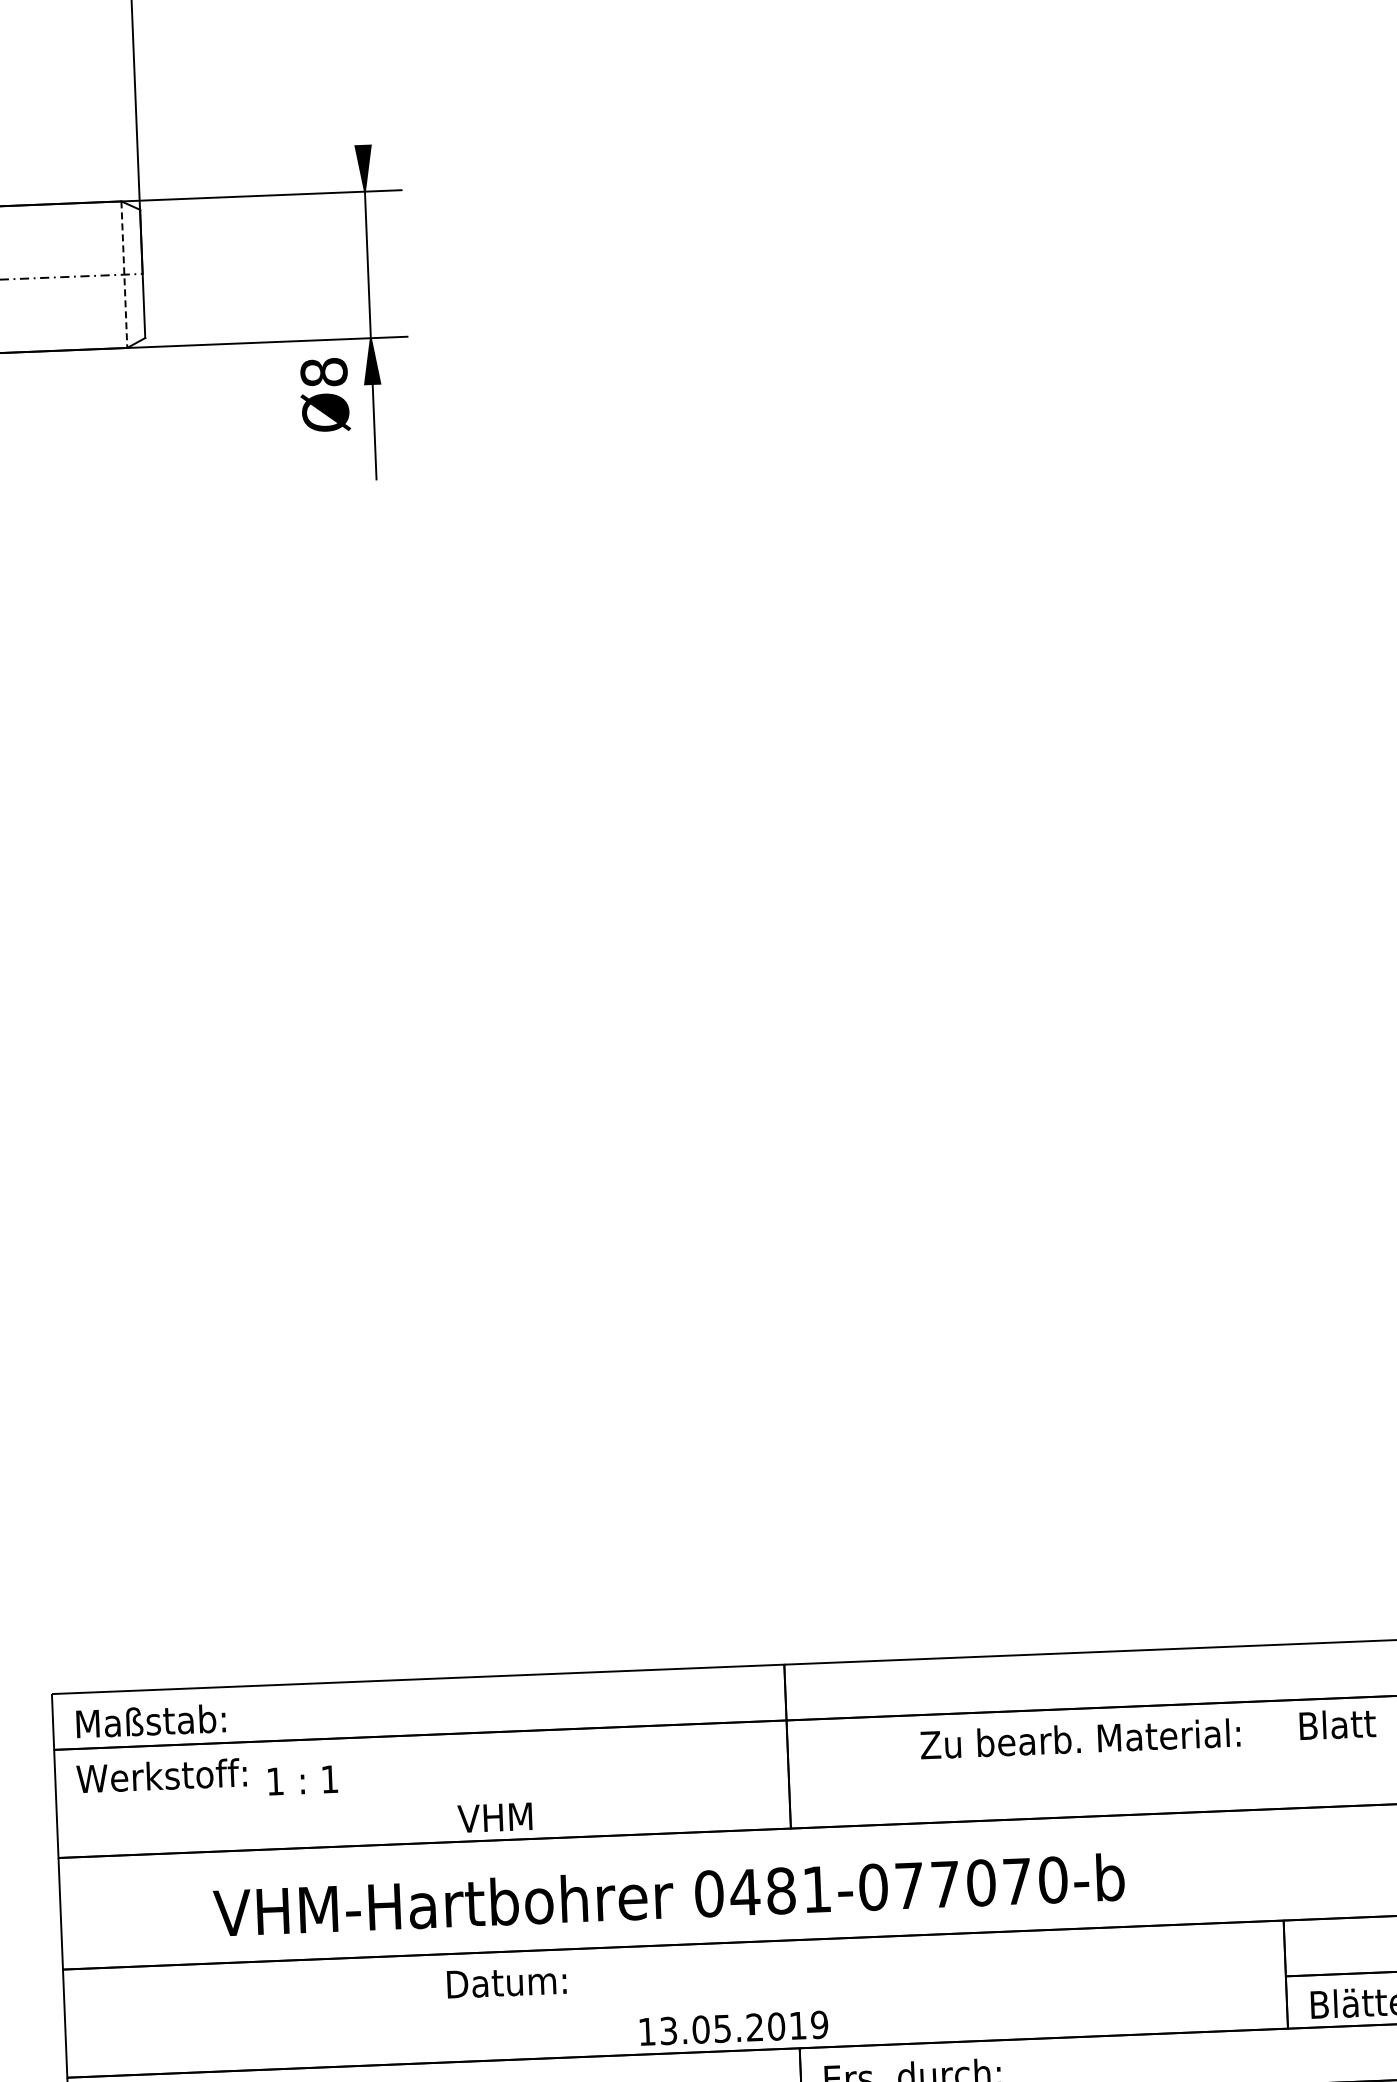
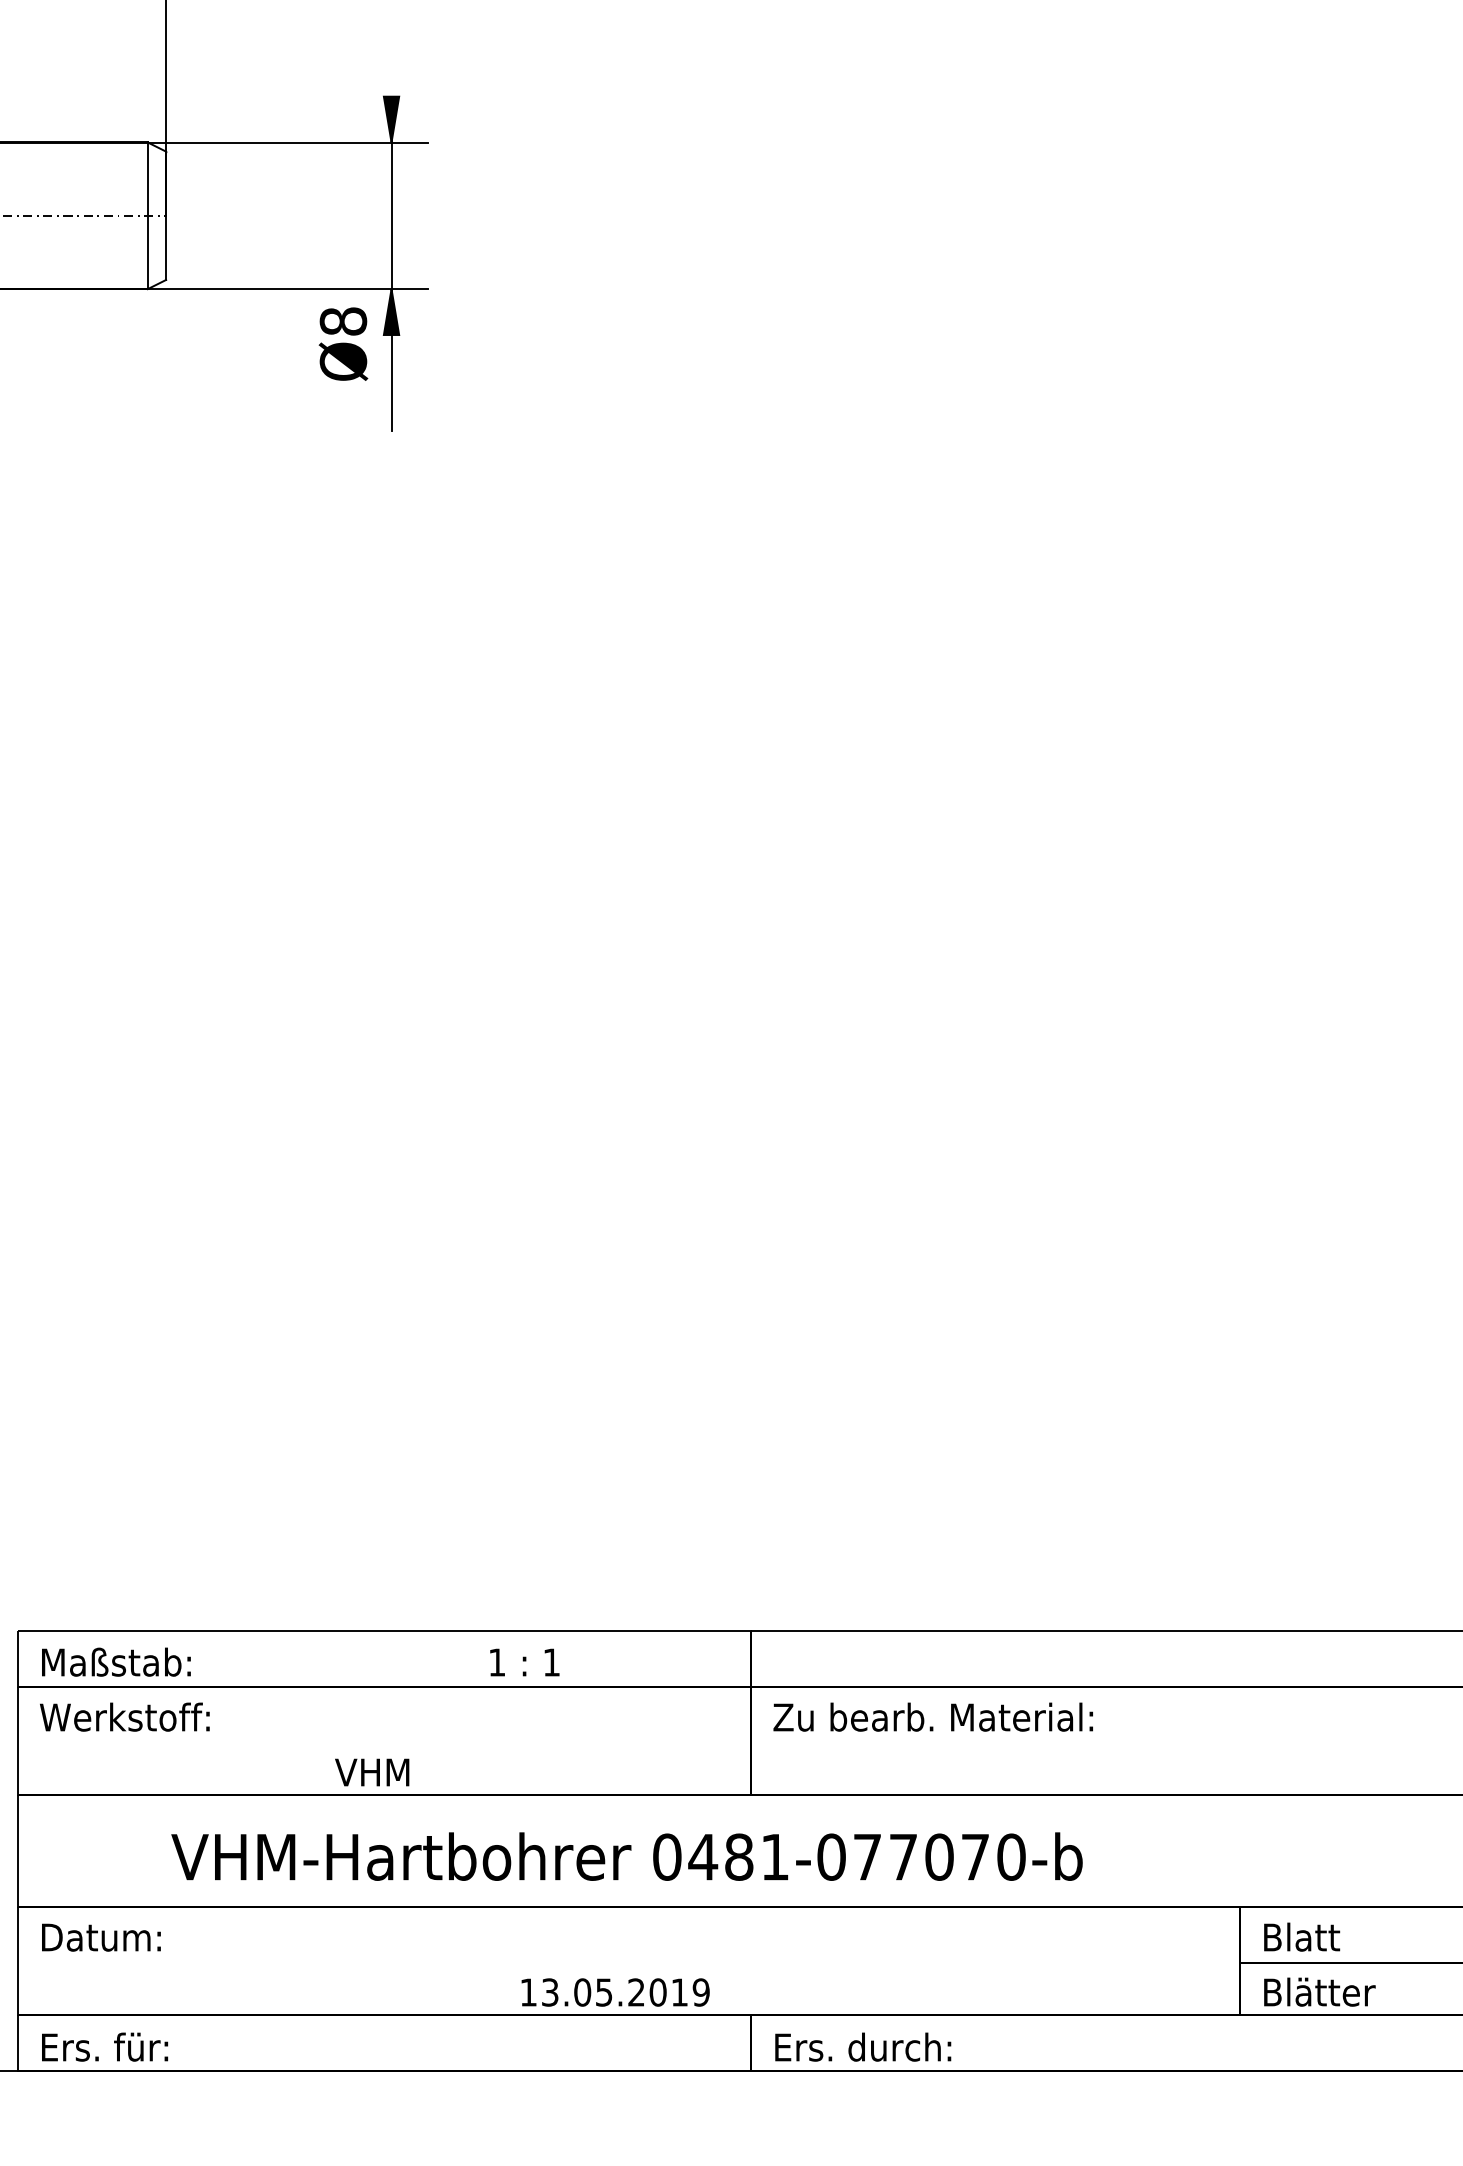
line: (124, 275) -> (147, 216), dashed -> solid
text: (1338, 1723) -> (1302, 1936), moved
text: (1079, 1738) -> (932, 1716), moved
text: (302, 1780) -> (524, 1662), moved
text: (495, 1817) -> (372, 1772), moved
text: (506, 1982) -> (101, 1937), moved
text: (733, 2028) -> (615, 1992), moved

